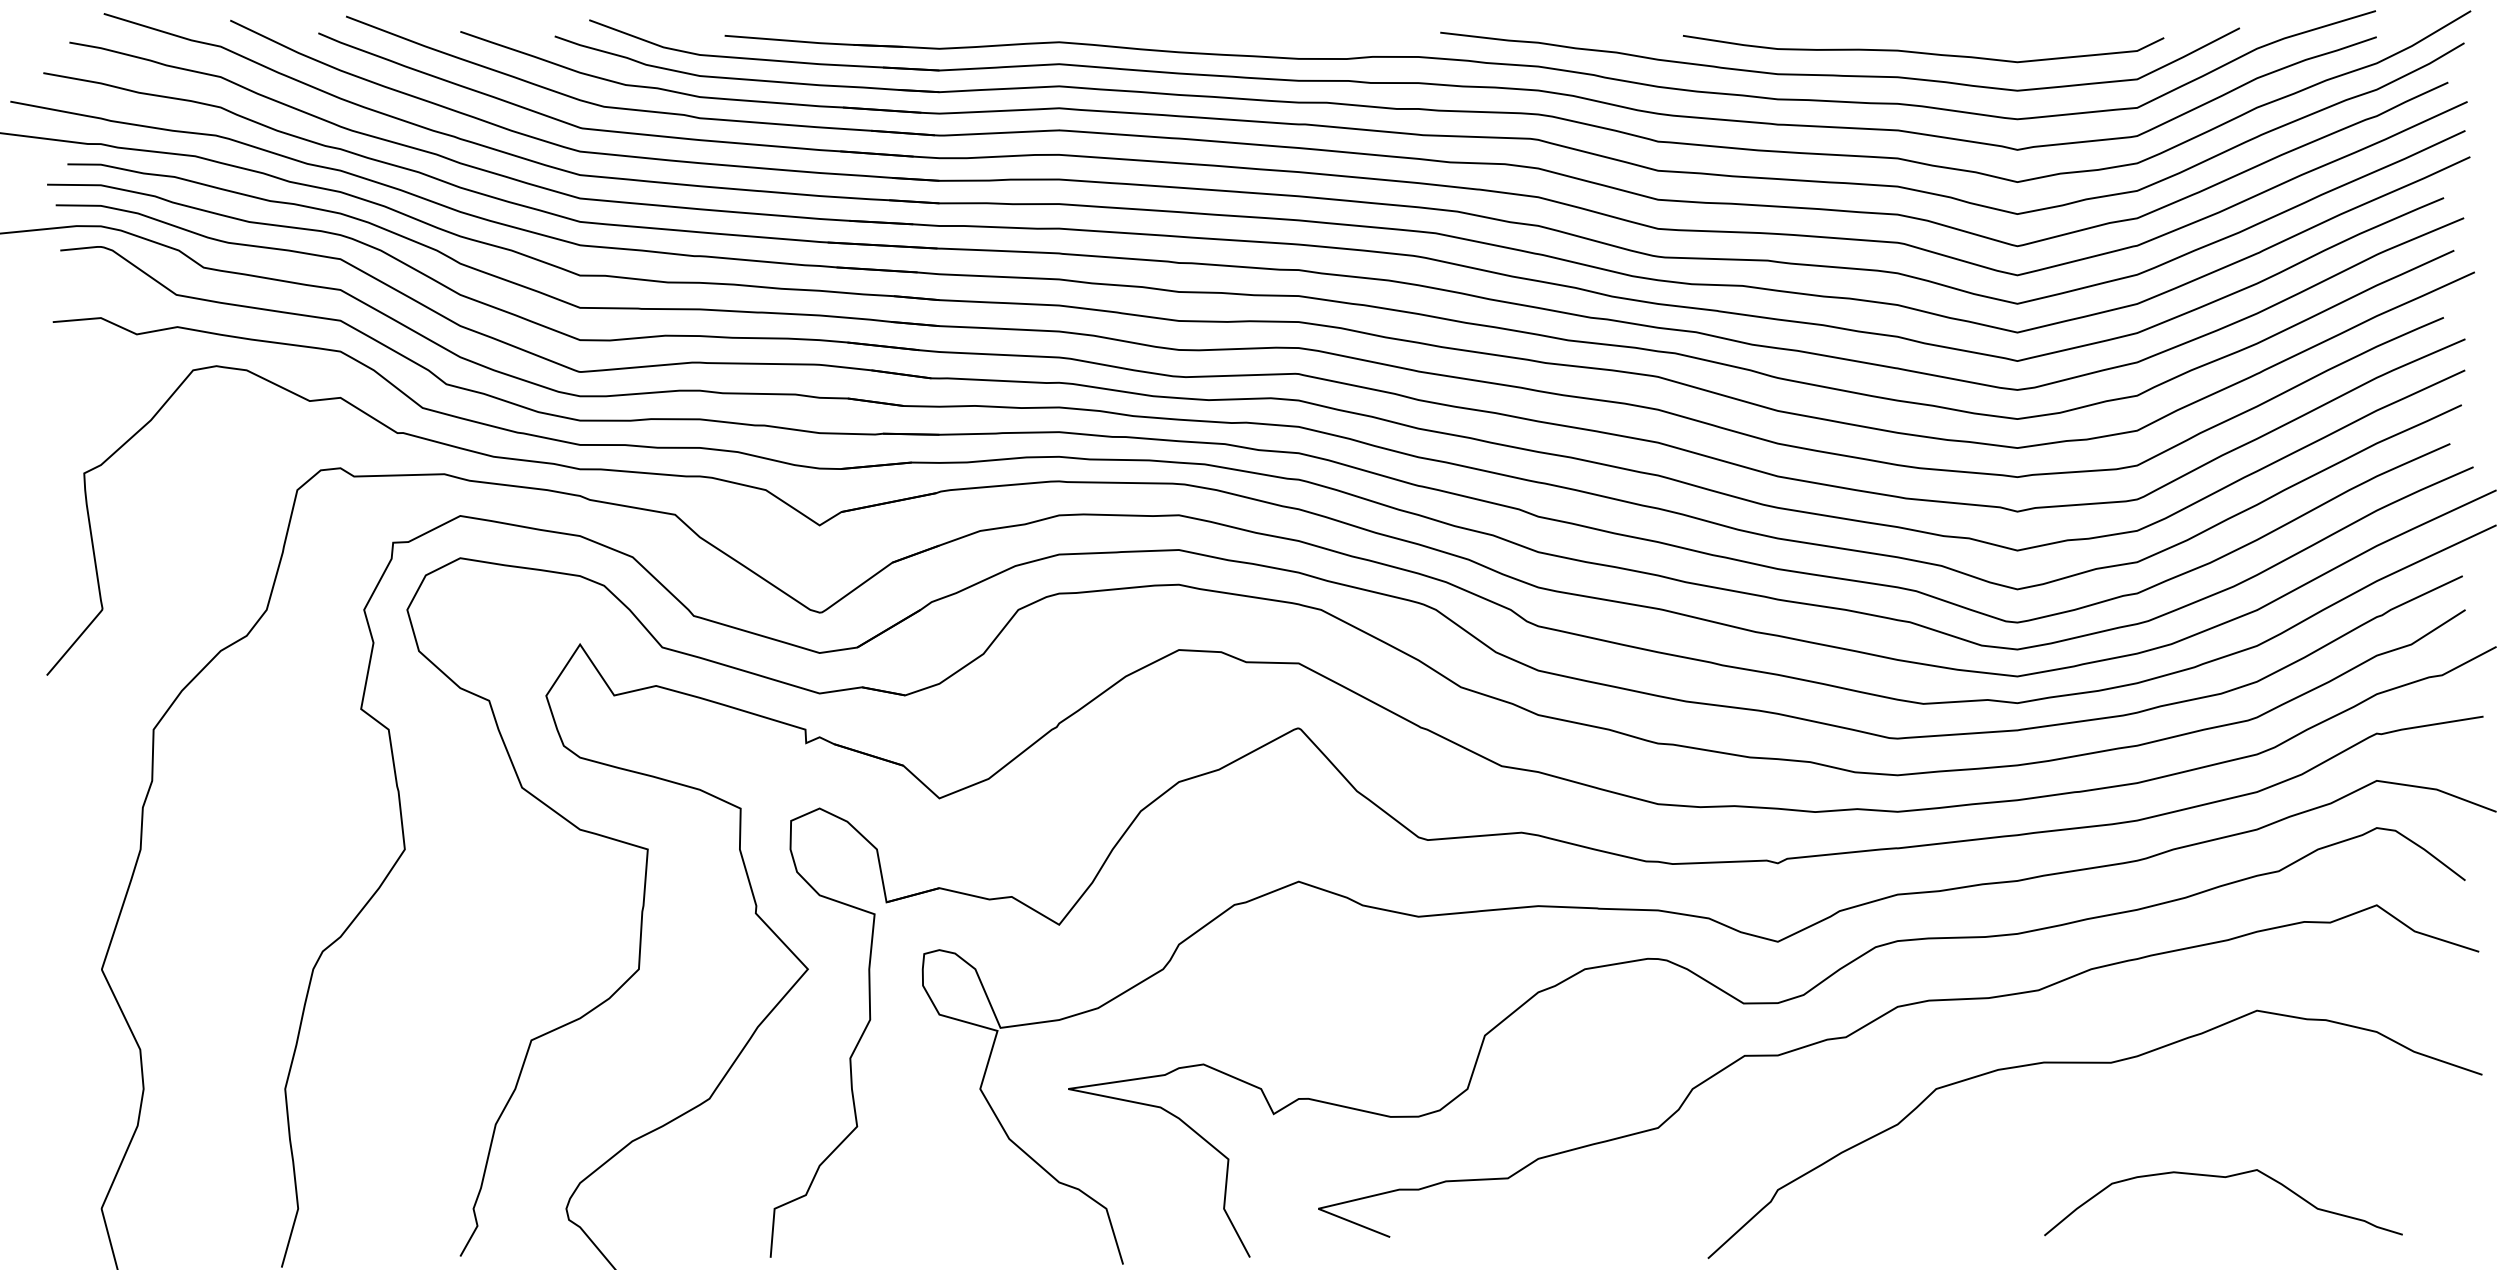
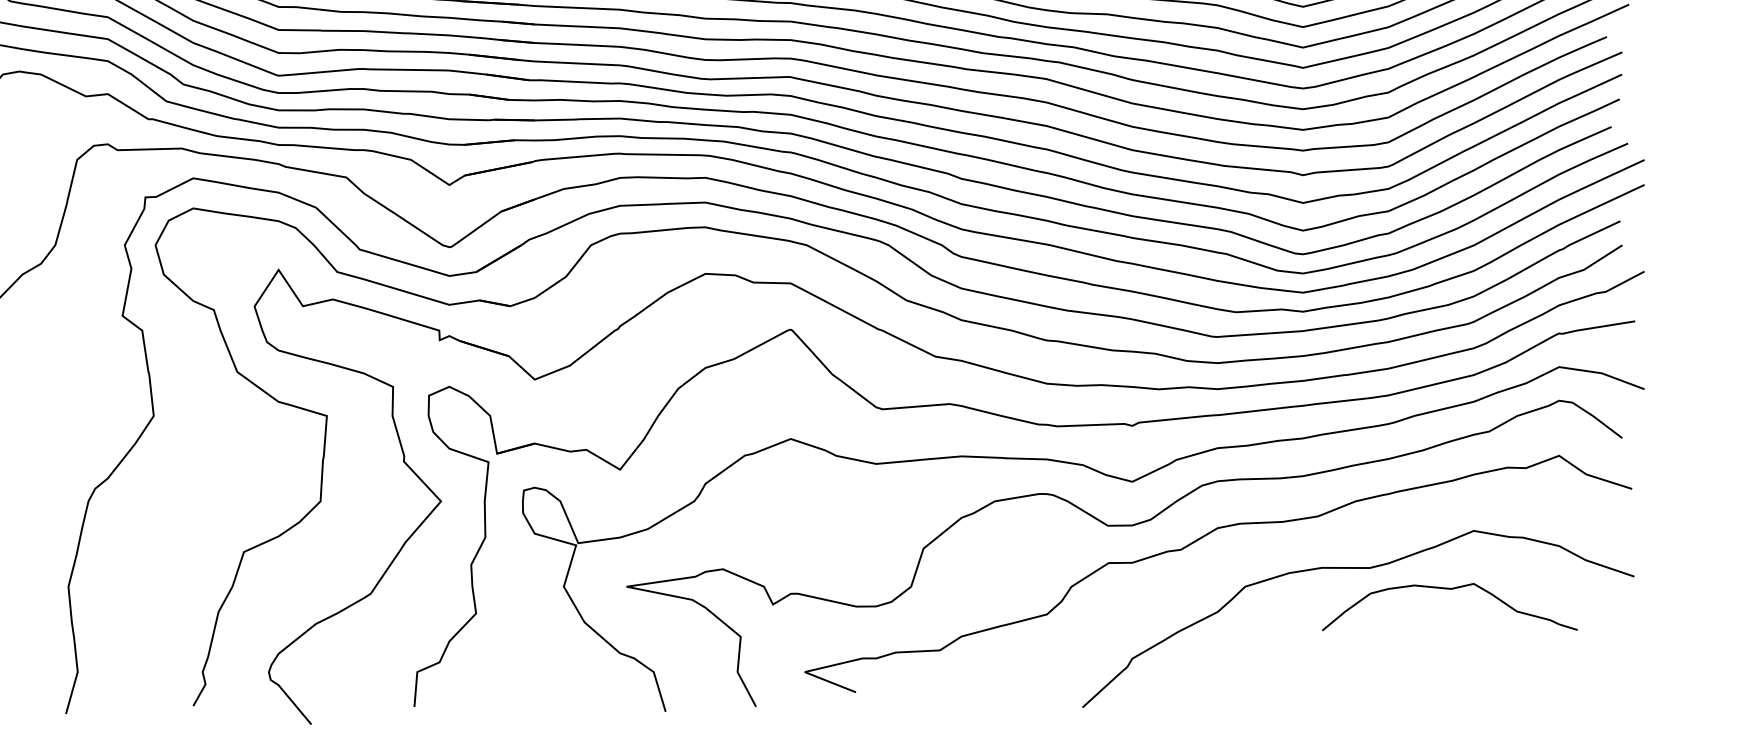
curve: (2223, 1177) -> (1449, 589), moved

